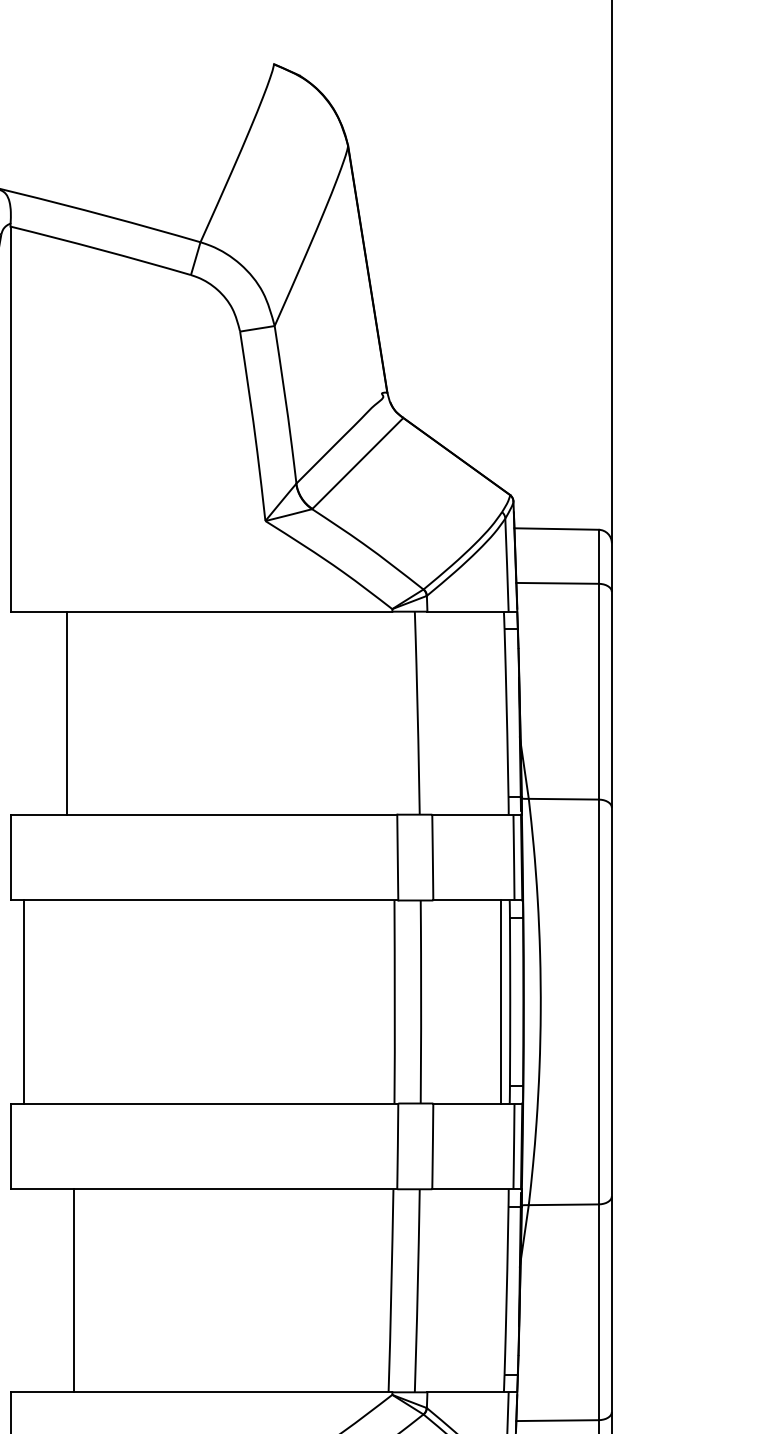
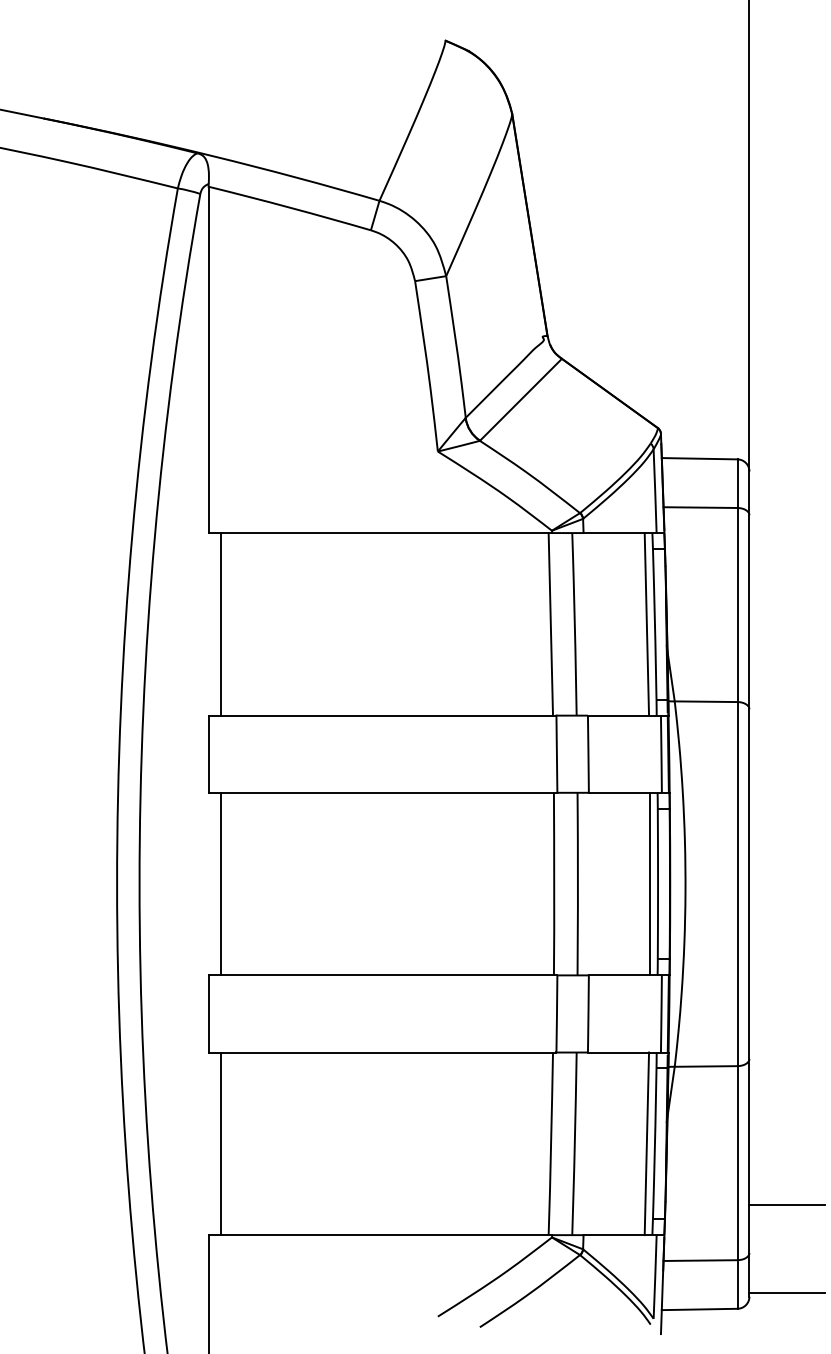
line: (67, 713) -> (220, 624), moved
line: (390, 713) -> (550, 624), added
line: (497, 713) -> (646, 624), added
line: (73, 1290) -> (220, 1143), moved
line: (497, 1290) -> (646, 1143), added
line: (654, 1358) -> (787, 1204), added

